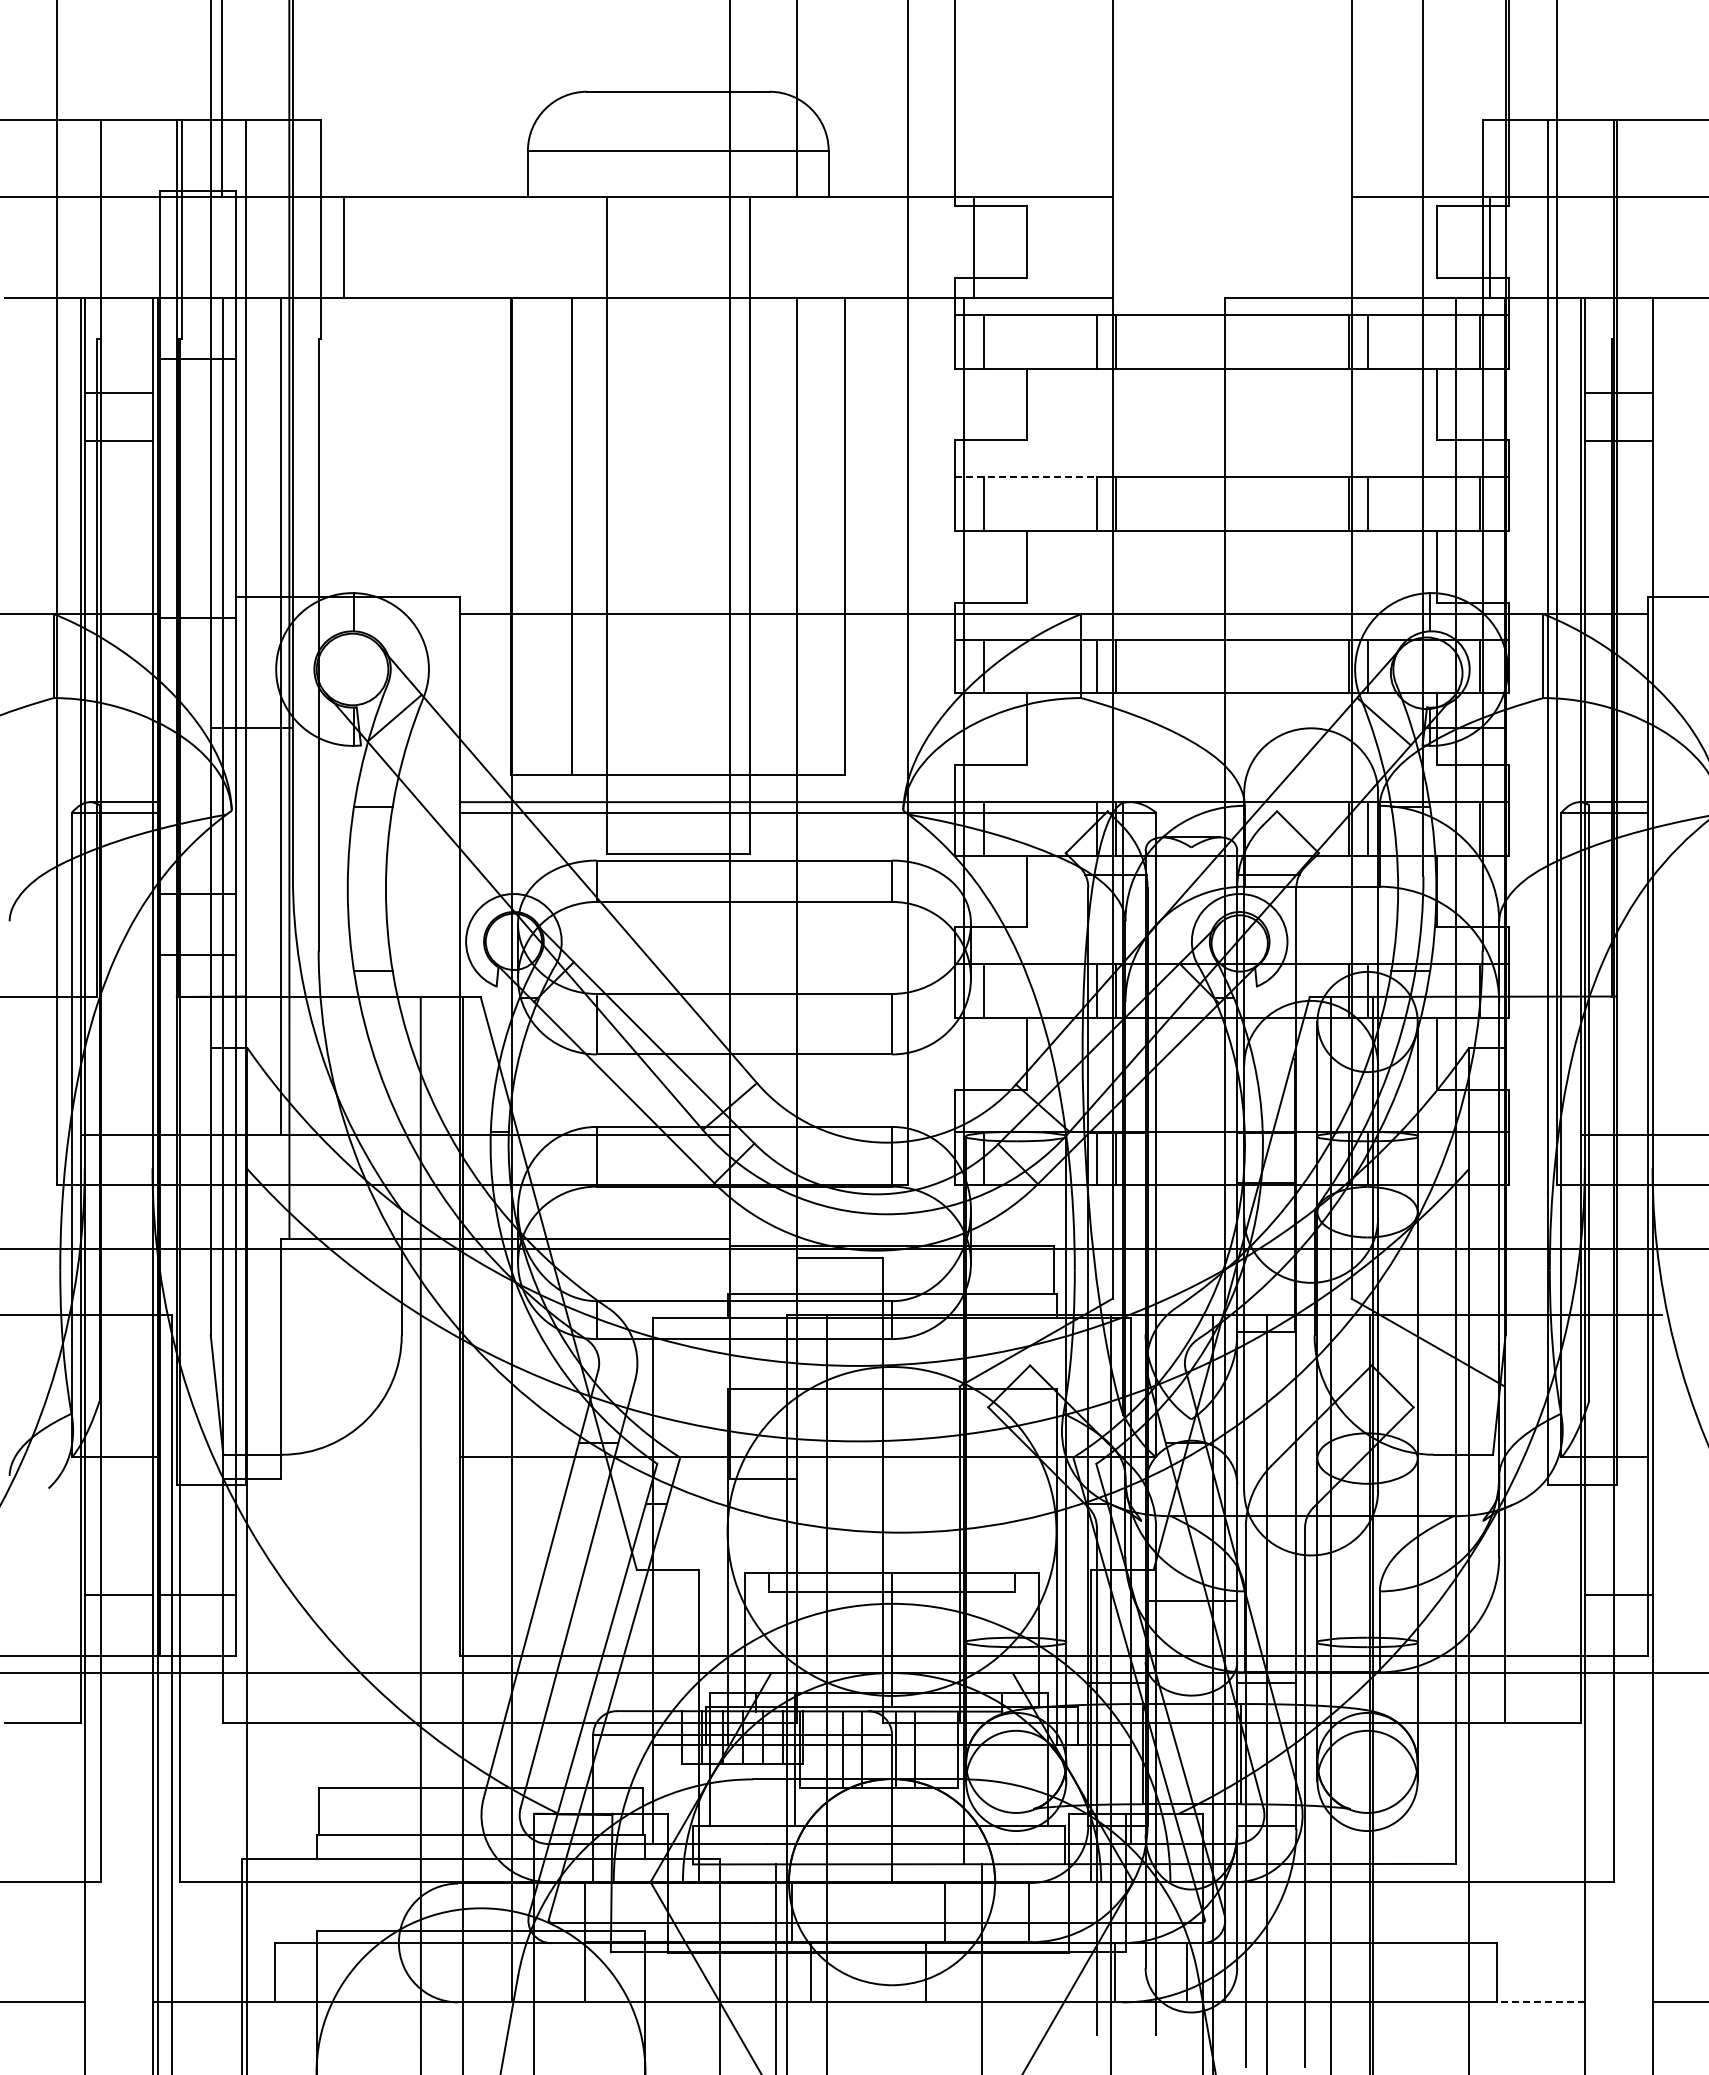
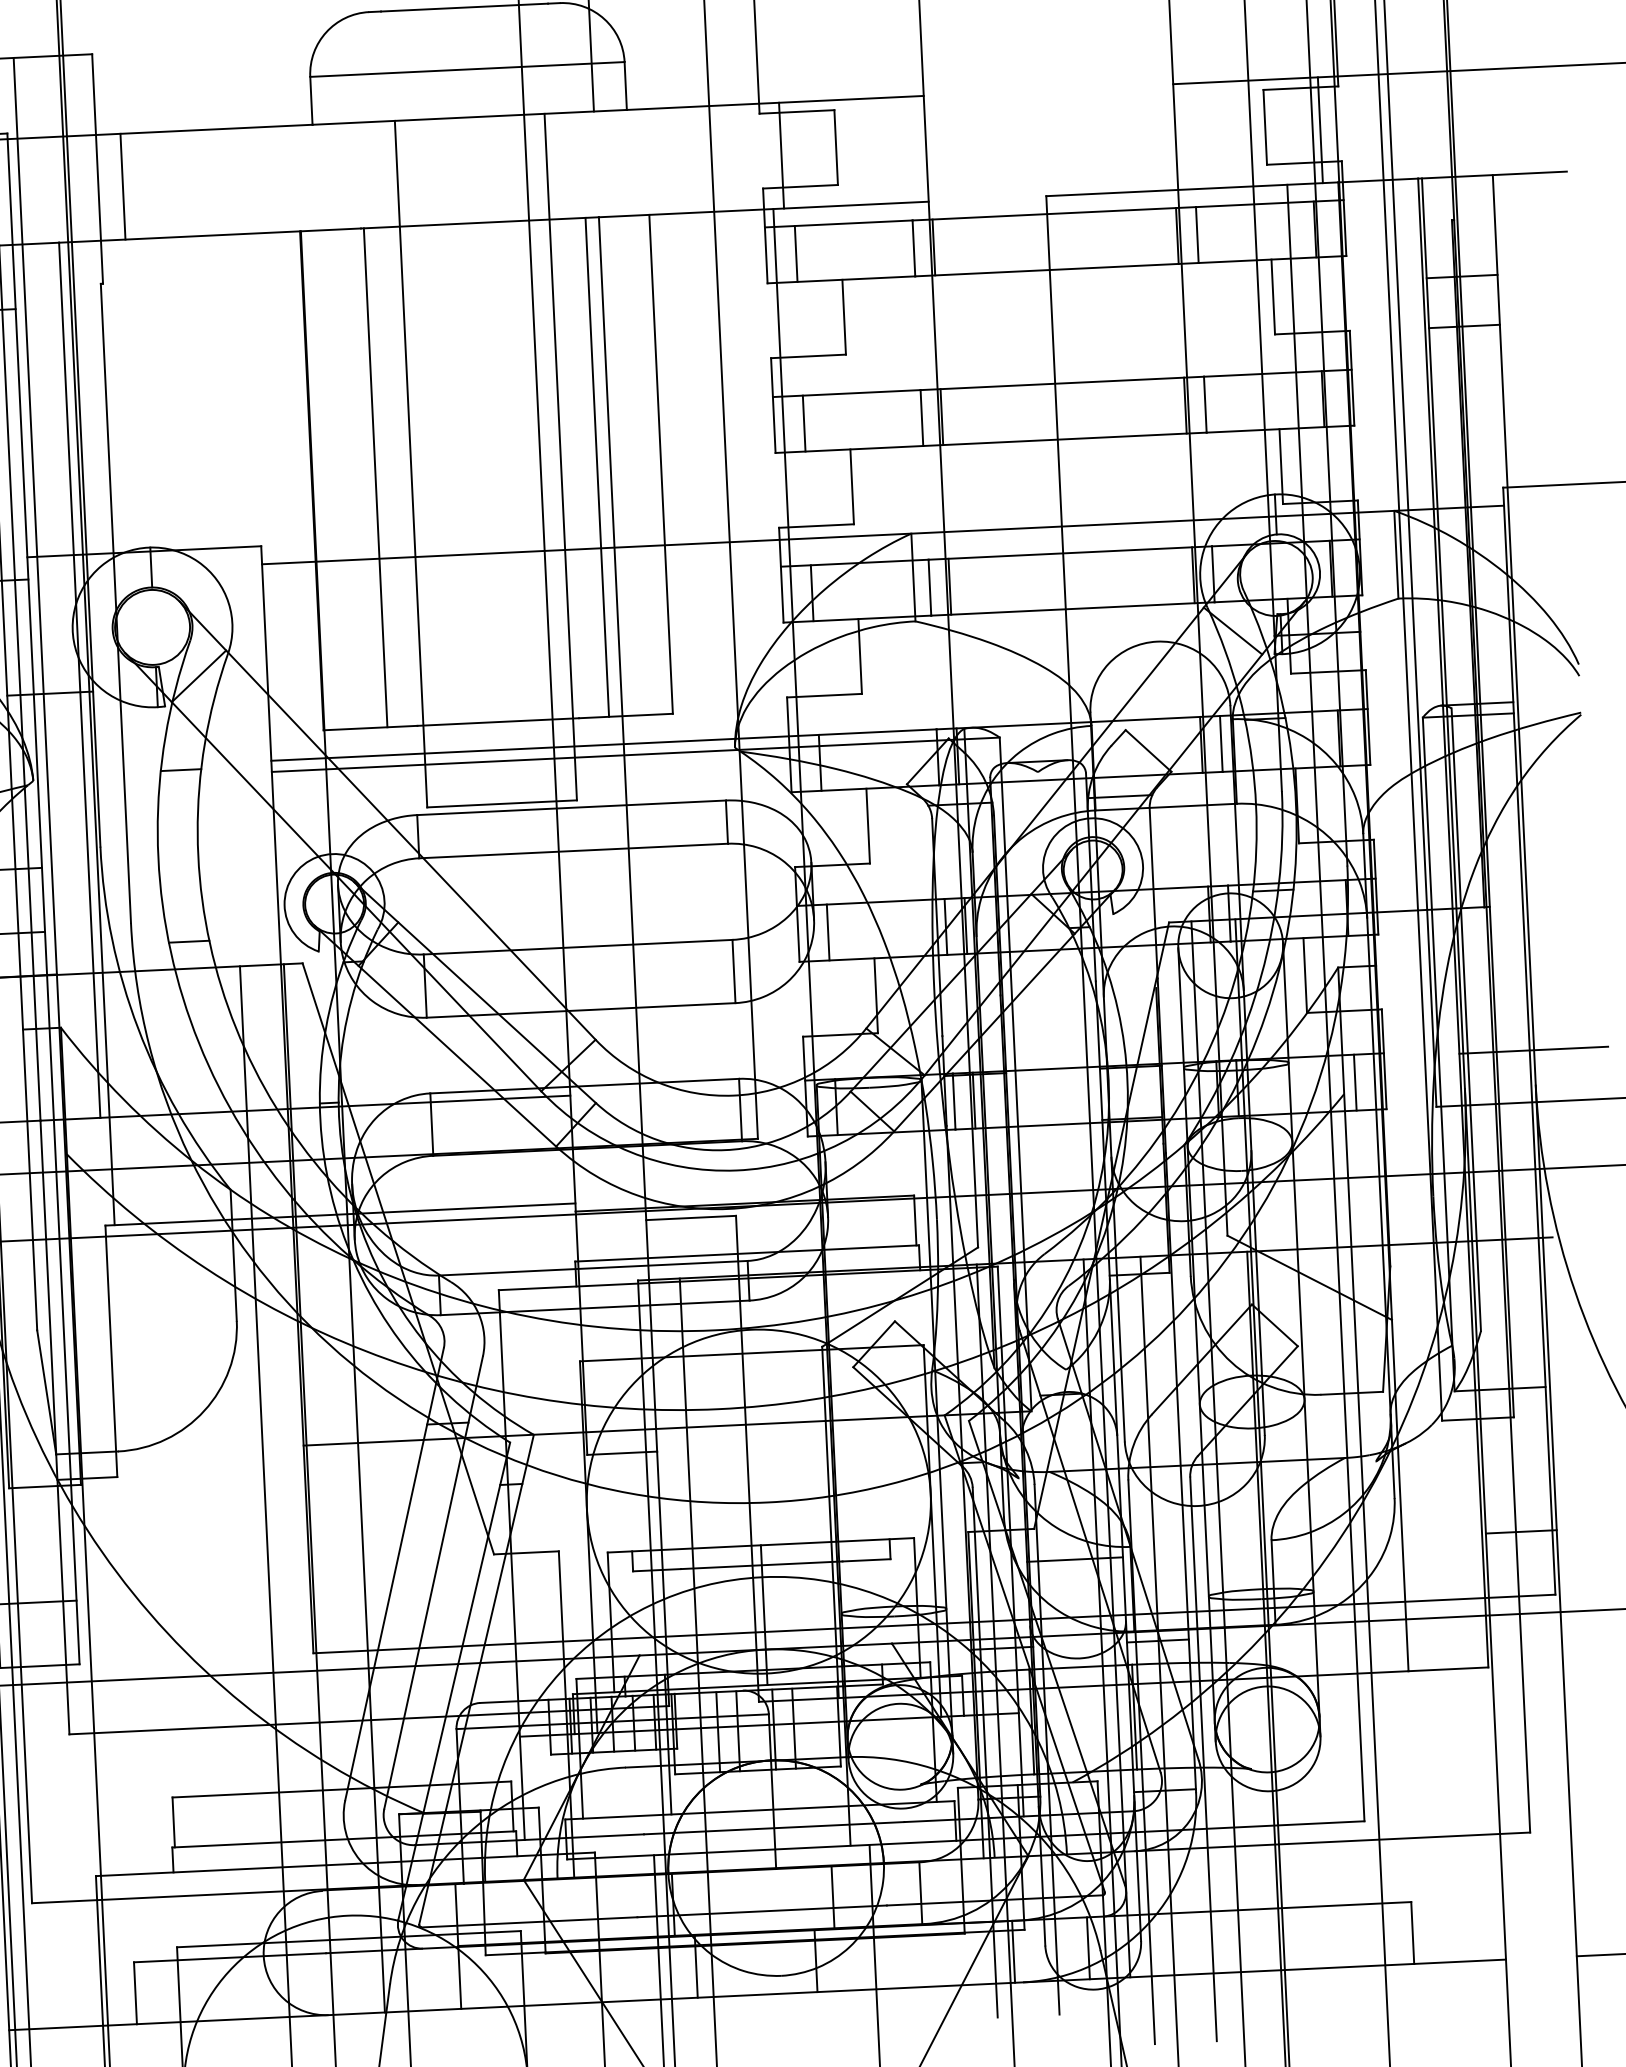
line: (1025, 477) -> (846, 393), dashed -> solid
line: (784, 536) -> (597, 467), added
line: (1480, 1158) -> (1355, 1082), added
line: (1540, 2002) -> (1459, 1961), dashed -> solid

